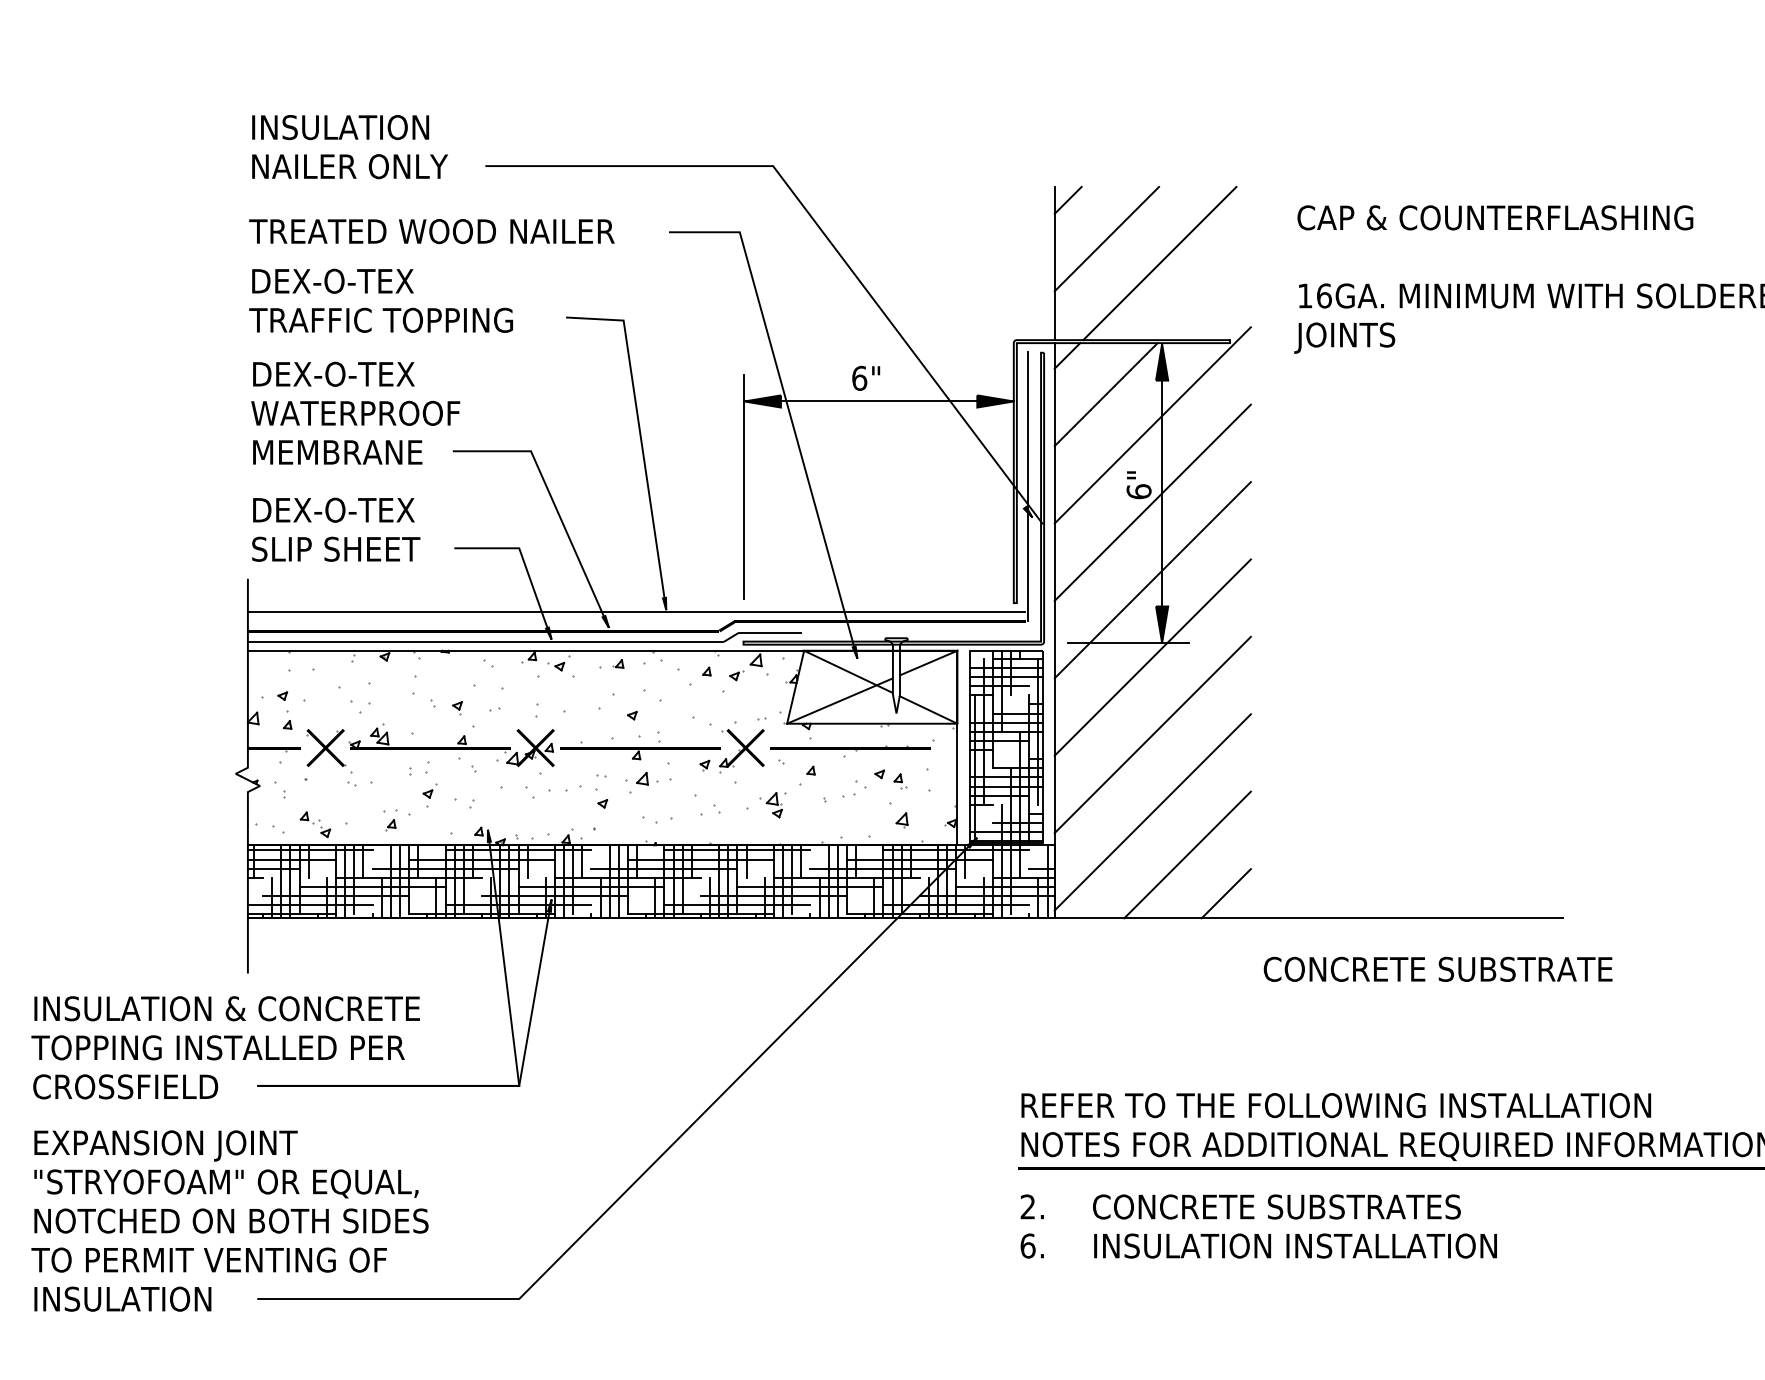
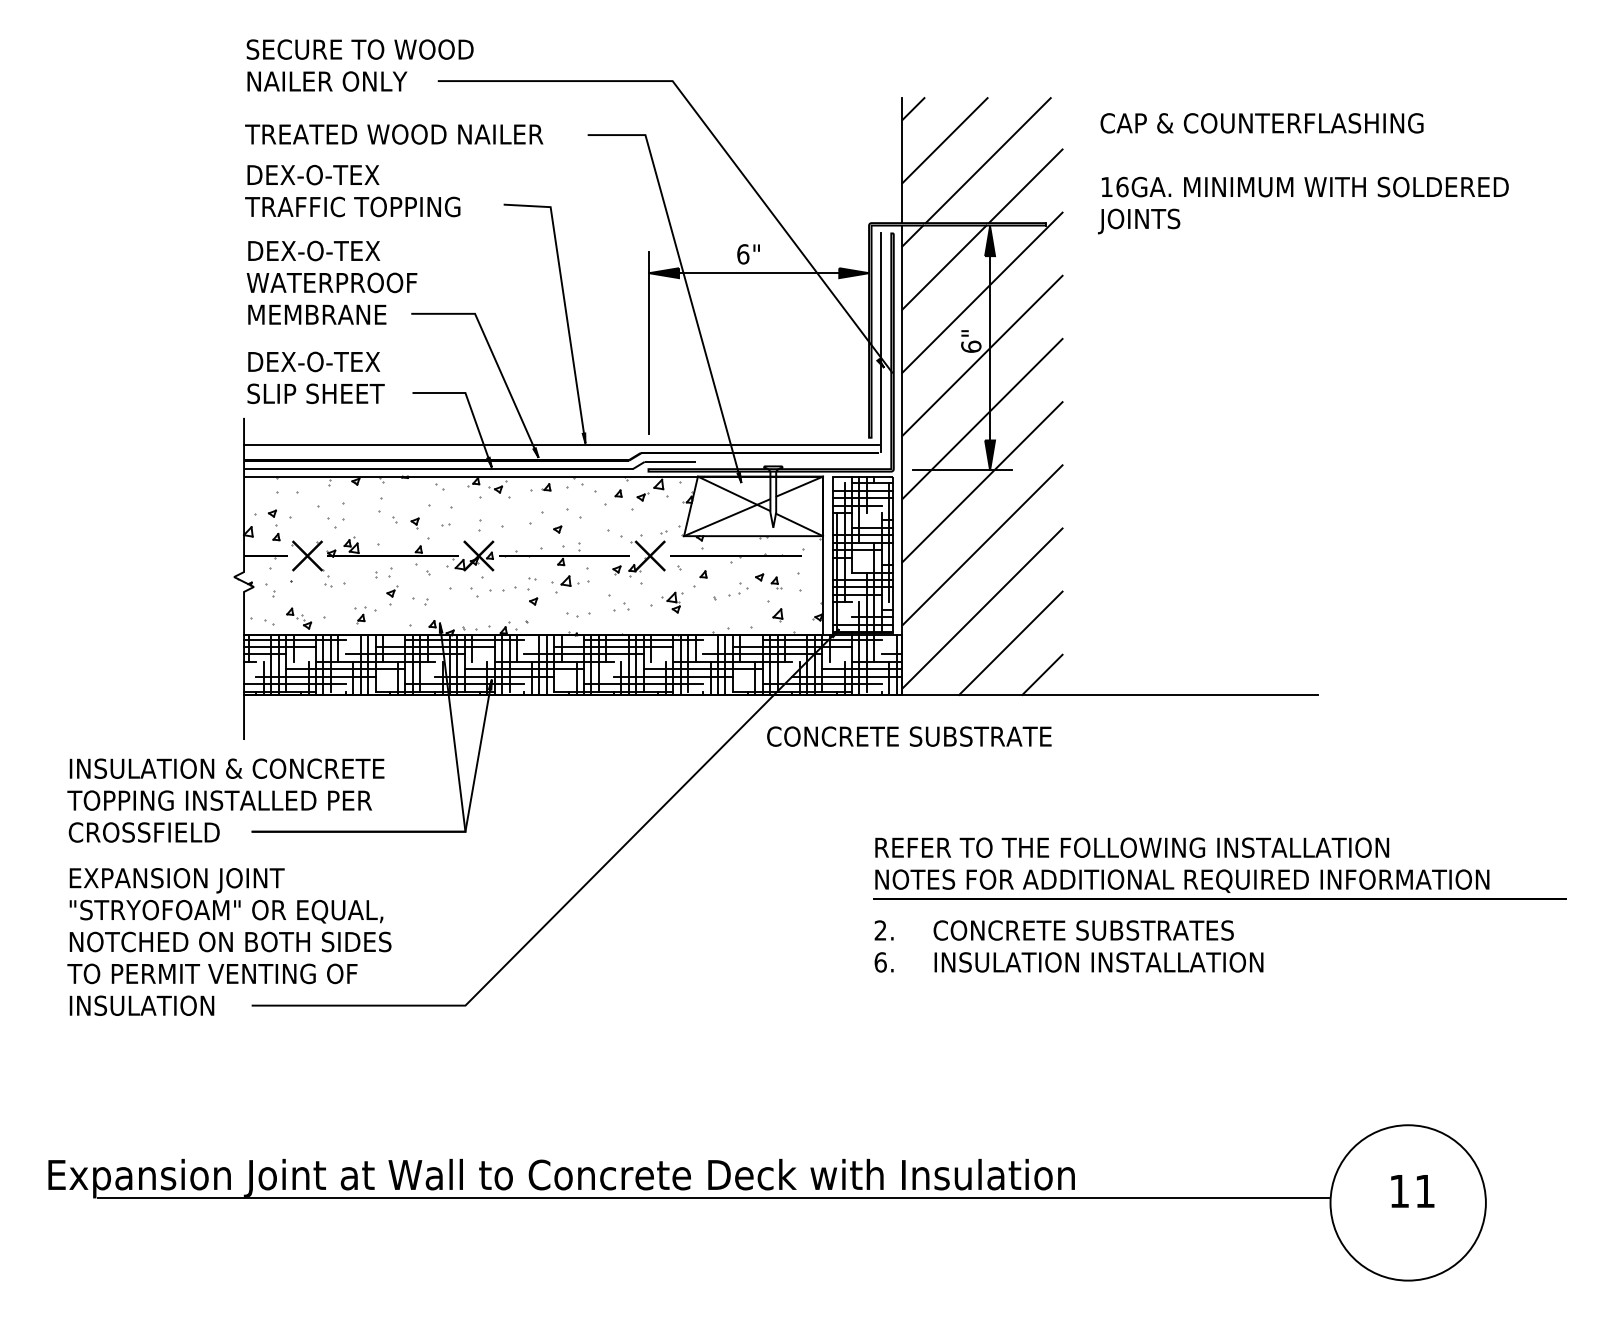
text: (389, 127) -> (359, 49), INSULATION -> SECURE TO WOOD
line: (1205, 295) -> (1025, 186), added
text: (1438, 969) -> (909, 736), moved

